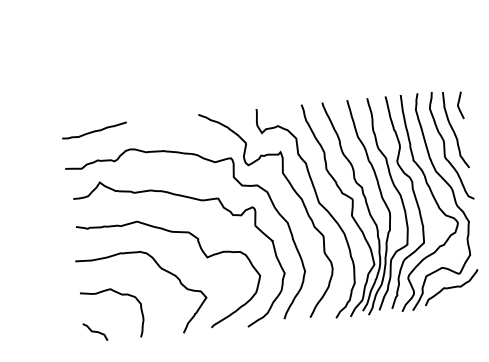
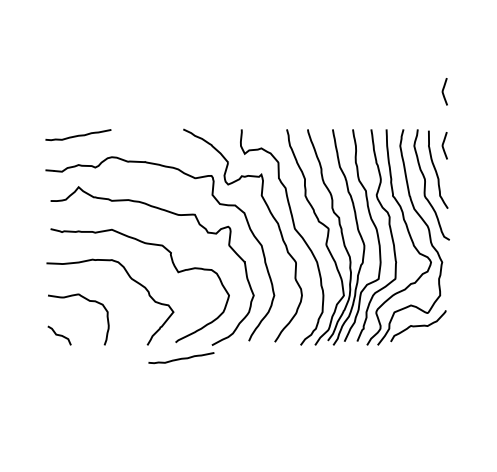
curve: (453, 51) -> (443, 91), added
curve: (218, 342) -> (181, 358), added

